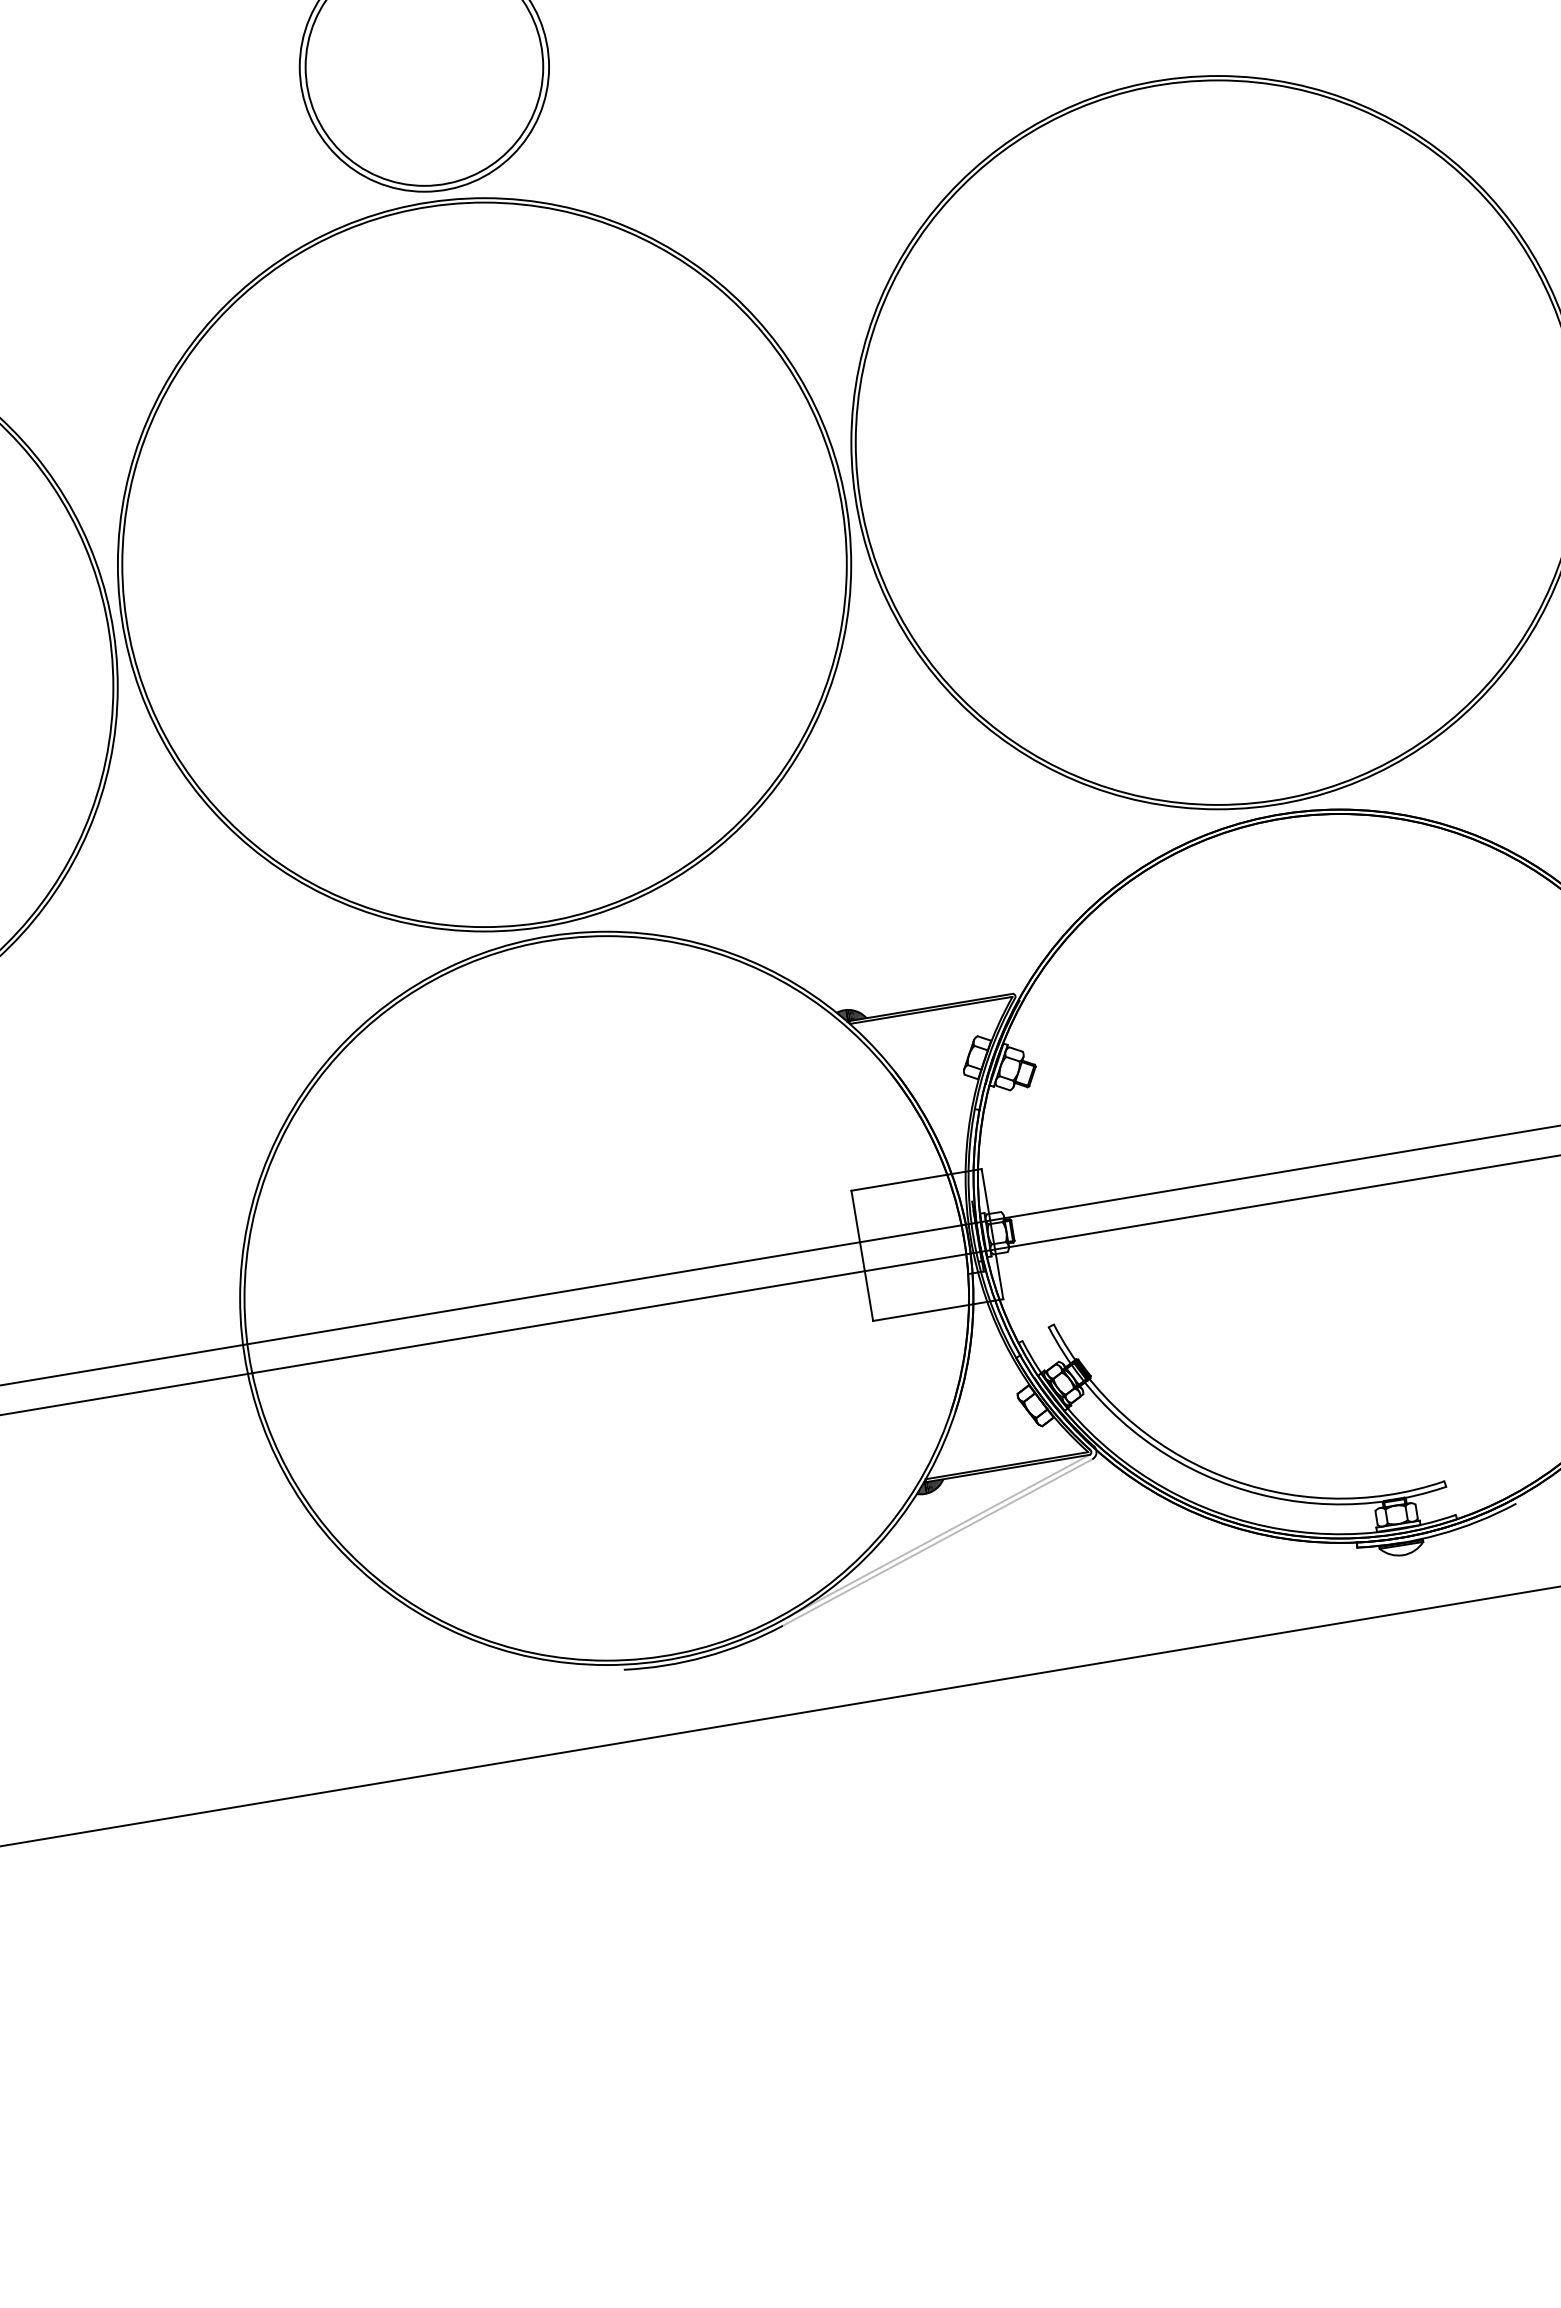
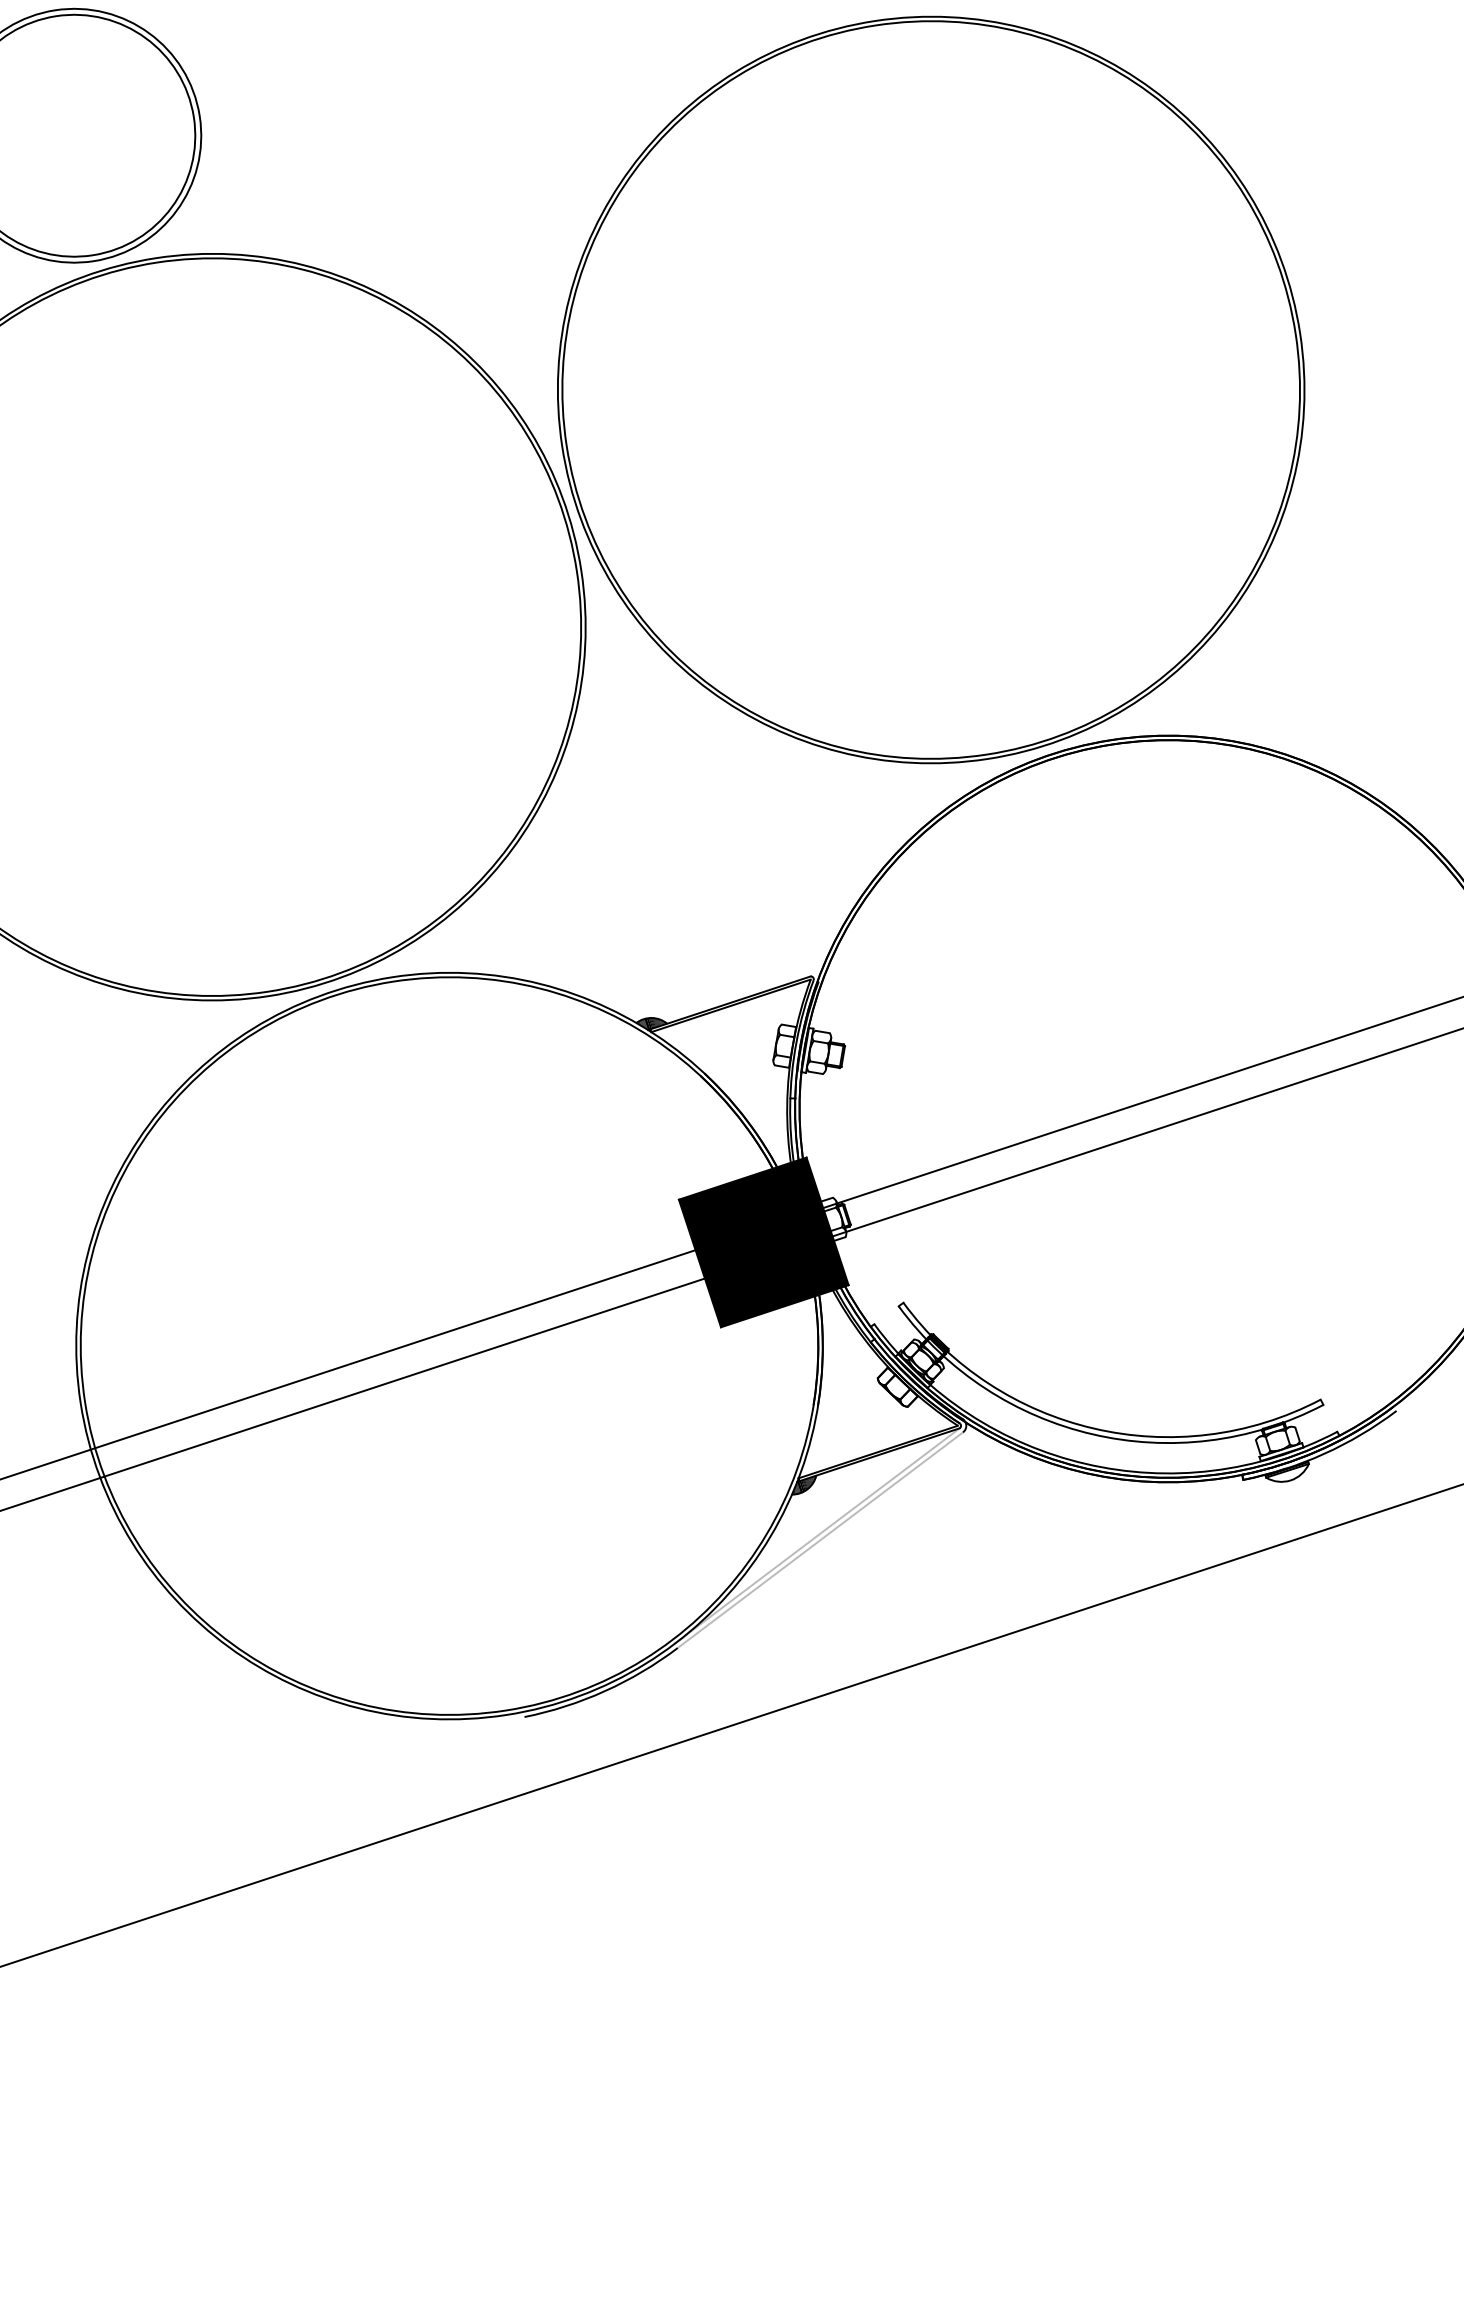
fill: (927, 1244) -> (763, 1241), added

